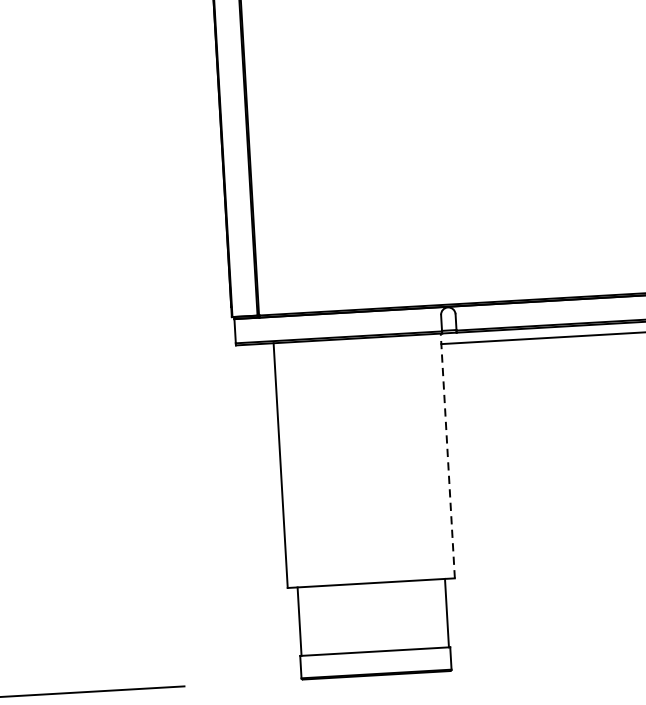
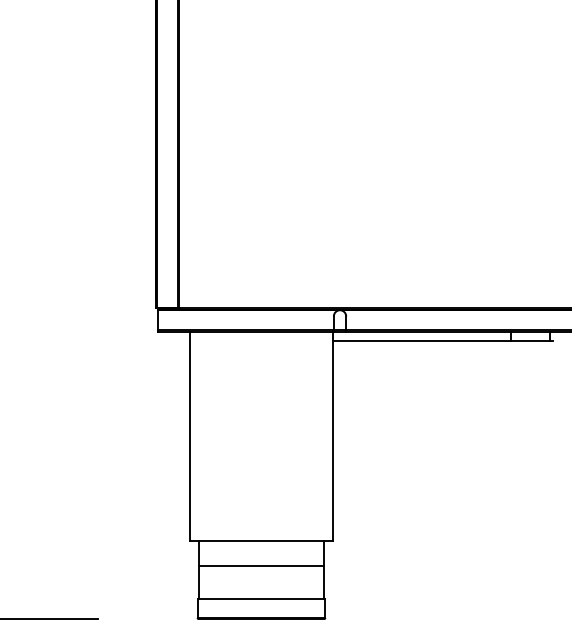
line: (447, 454) -> (332, 435), dashed -> solid
line: (373, 613) -> (261, 566), added

